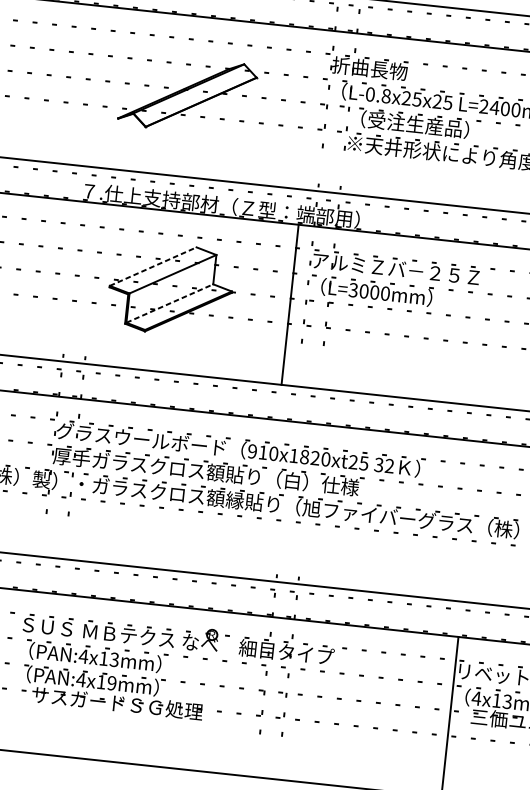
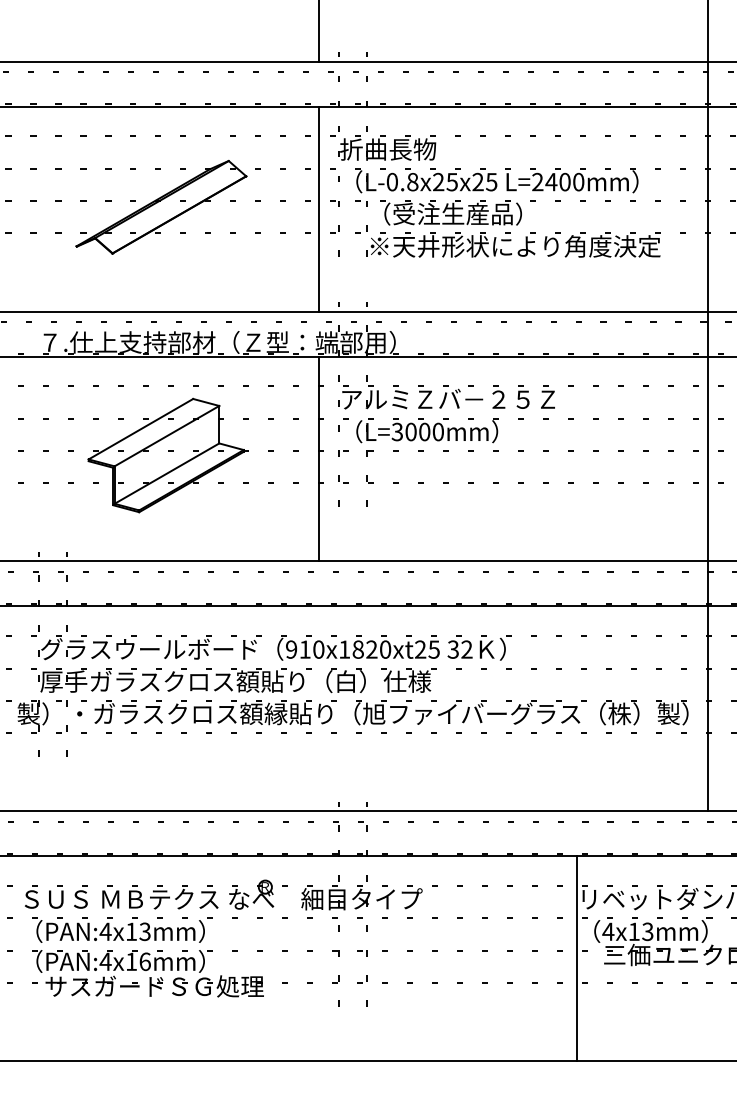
line: (311, 109) -> (319, 208), added
line: (153, 266) -> (141, 428), dashed -> solid
line: (170, 303) -> (167, 473), dashed -> solid
text: (111, 683) -> (144, 961), PAN:4x19mm -> PAN:4x16mm

